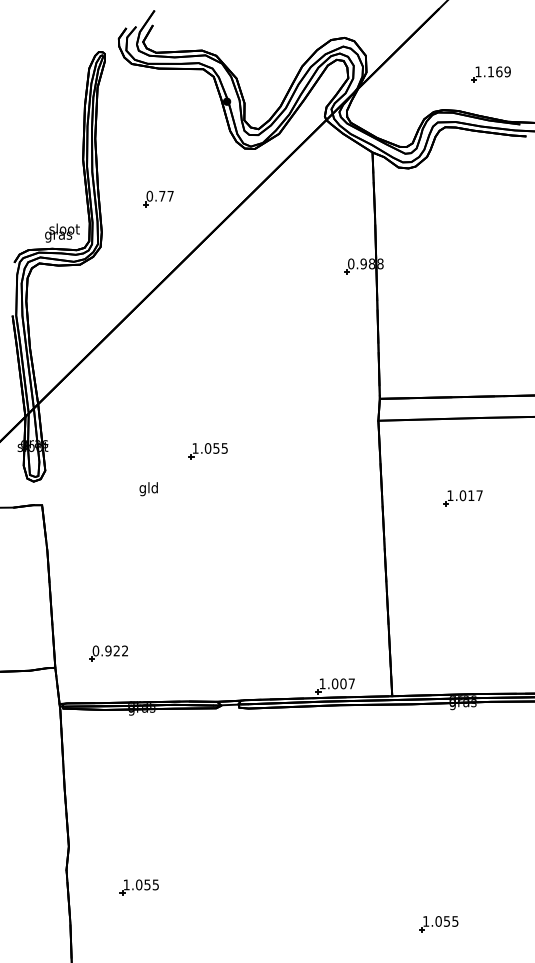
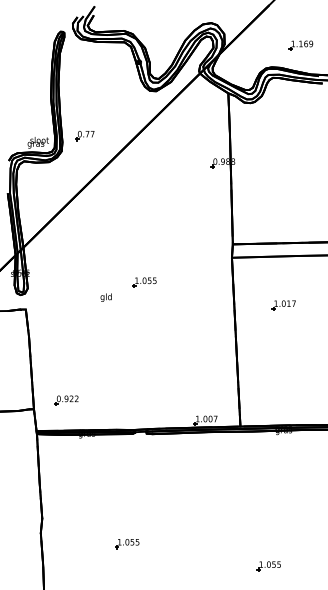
part: (157, 200) -> (84, 136), moved
part: (207, 451) -> (144, 282), moved
text: (147, 488) -> (105, 297), moved
part: (139, 888) -> (127, 544), moved

